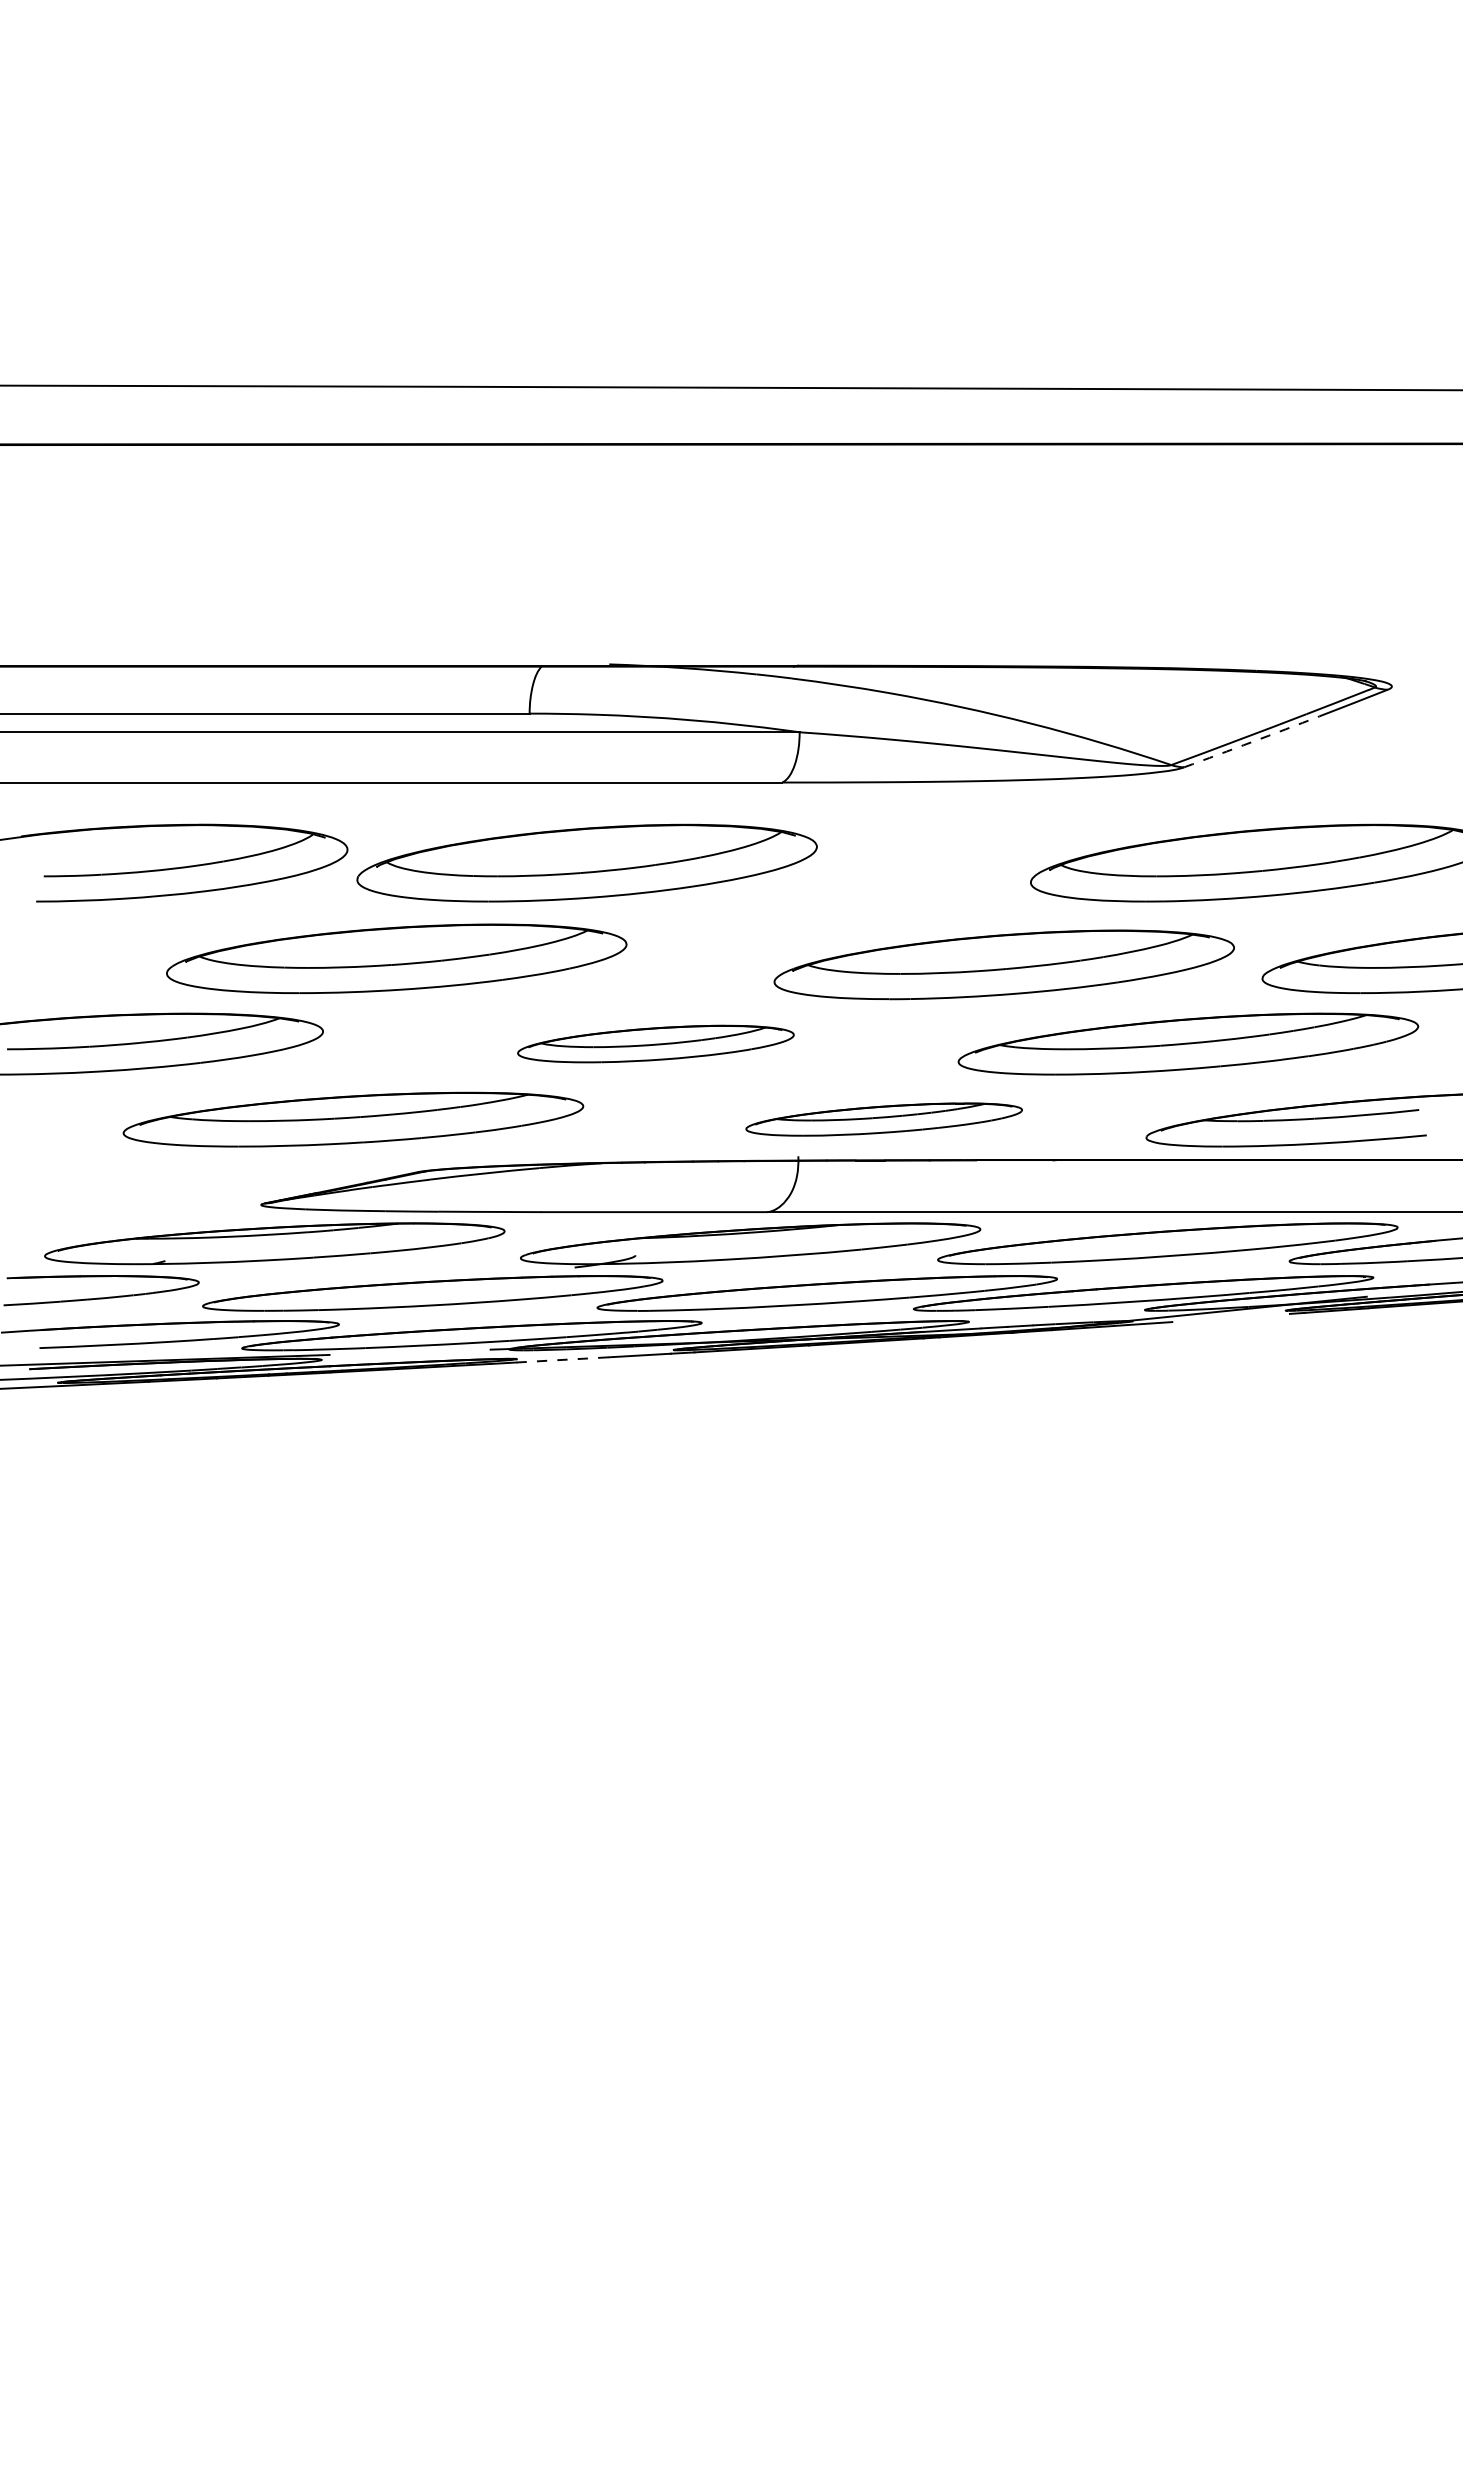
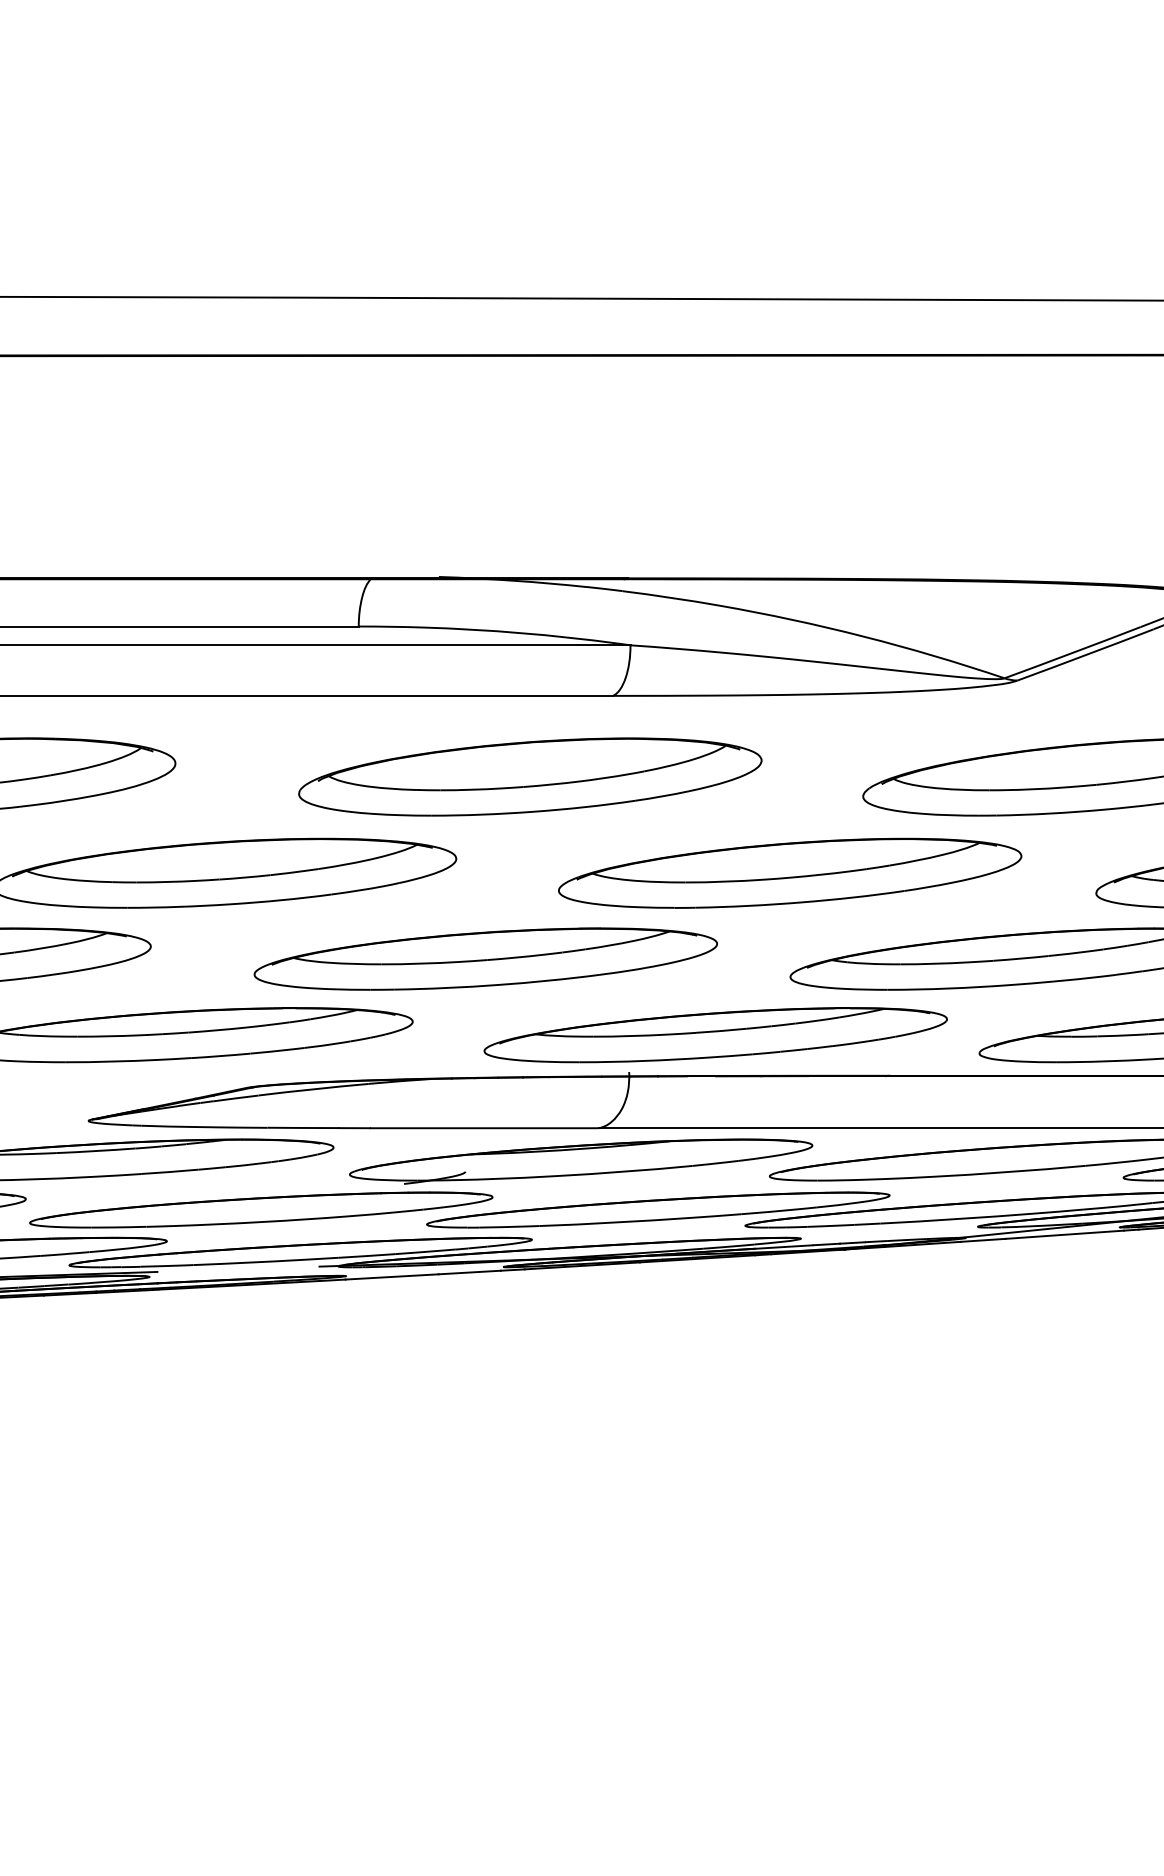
arc: (1251, 742) -> (1085, 655), dashed -> solid
part: (586, 862) -> (529, 776), moved
part: (1003, 964) -> (789, 872), moved
part: (655, 1043) -> (485, 958), size x1.67
part: (883, 1119) -> (714, 1034), size x1.67
line: (1230, 1317) -> (1064, 1234), added
line: (563, 1359) -> (392, 1276), dashed -> solid

